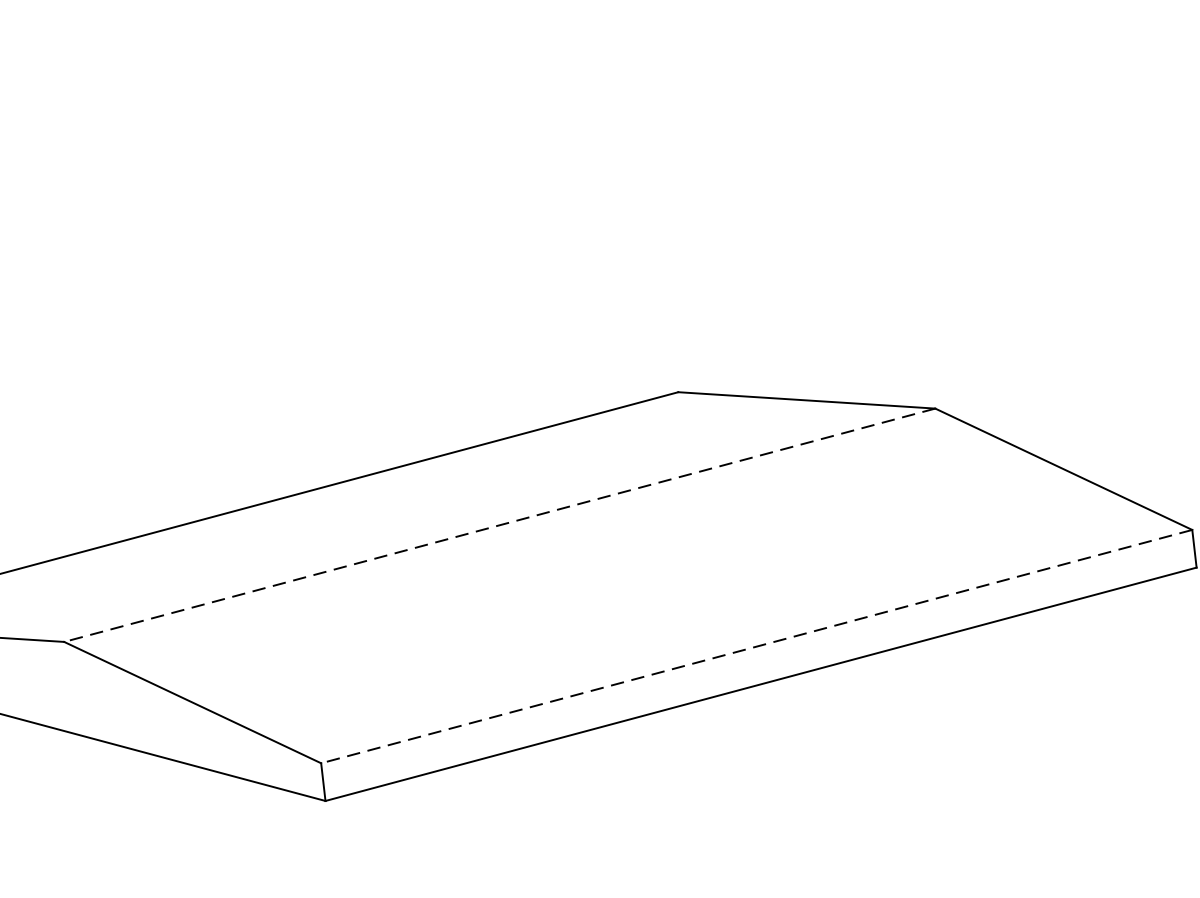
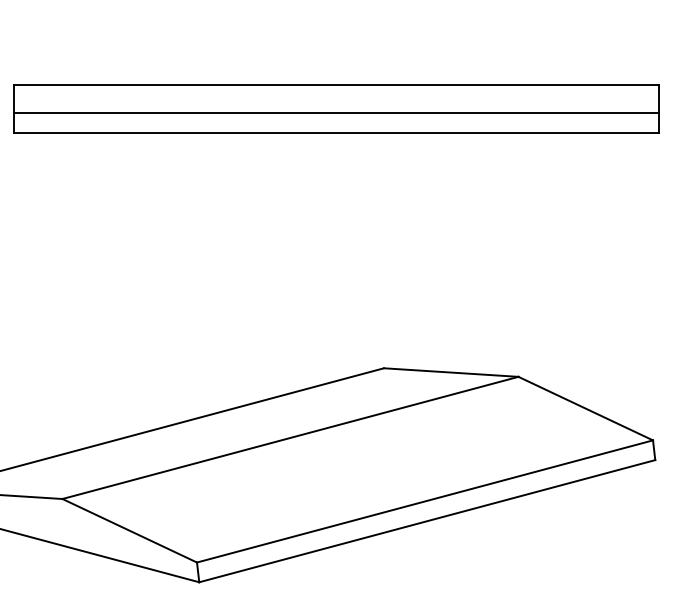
line: (499, 526) -> (290, 438), dashed -> solid
line: (755, 646) -> (424, 501), dashed -> solid

